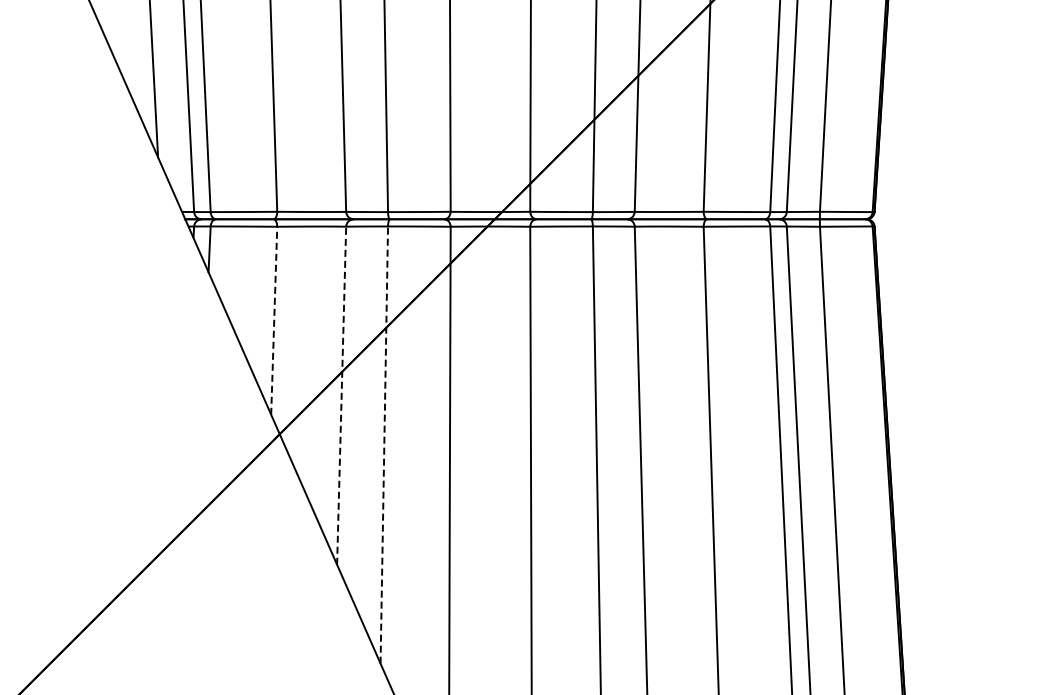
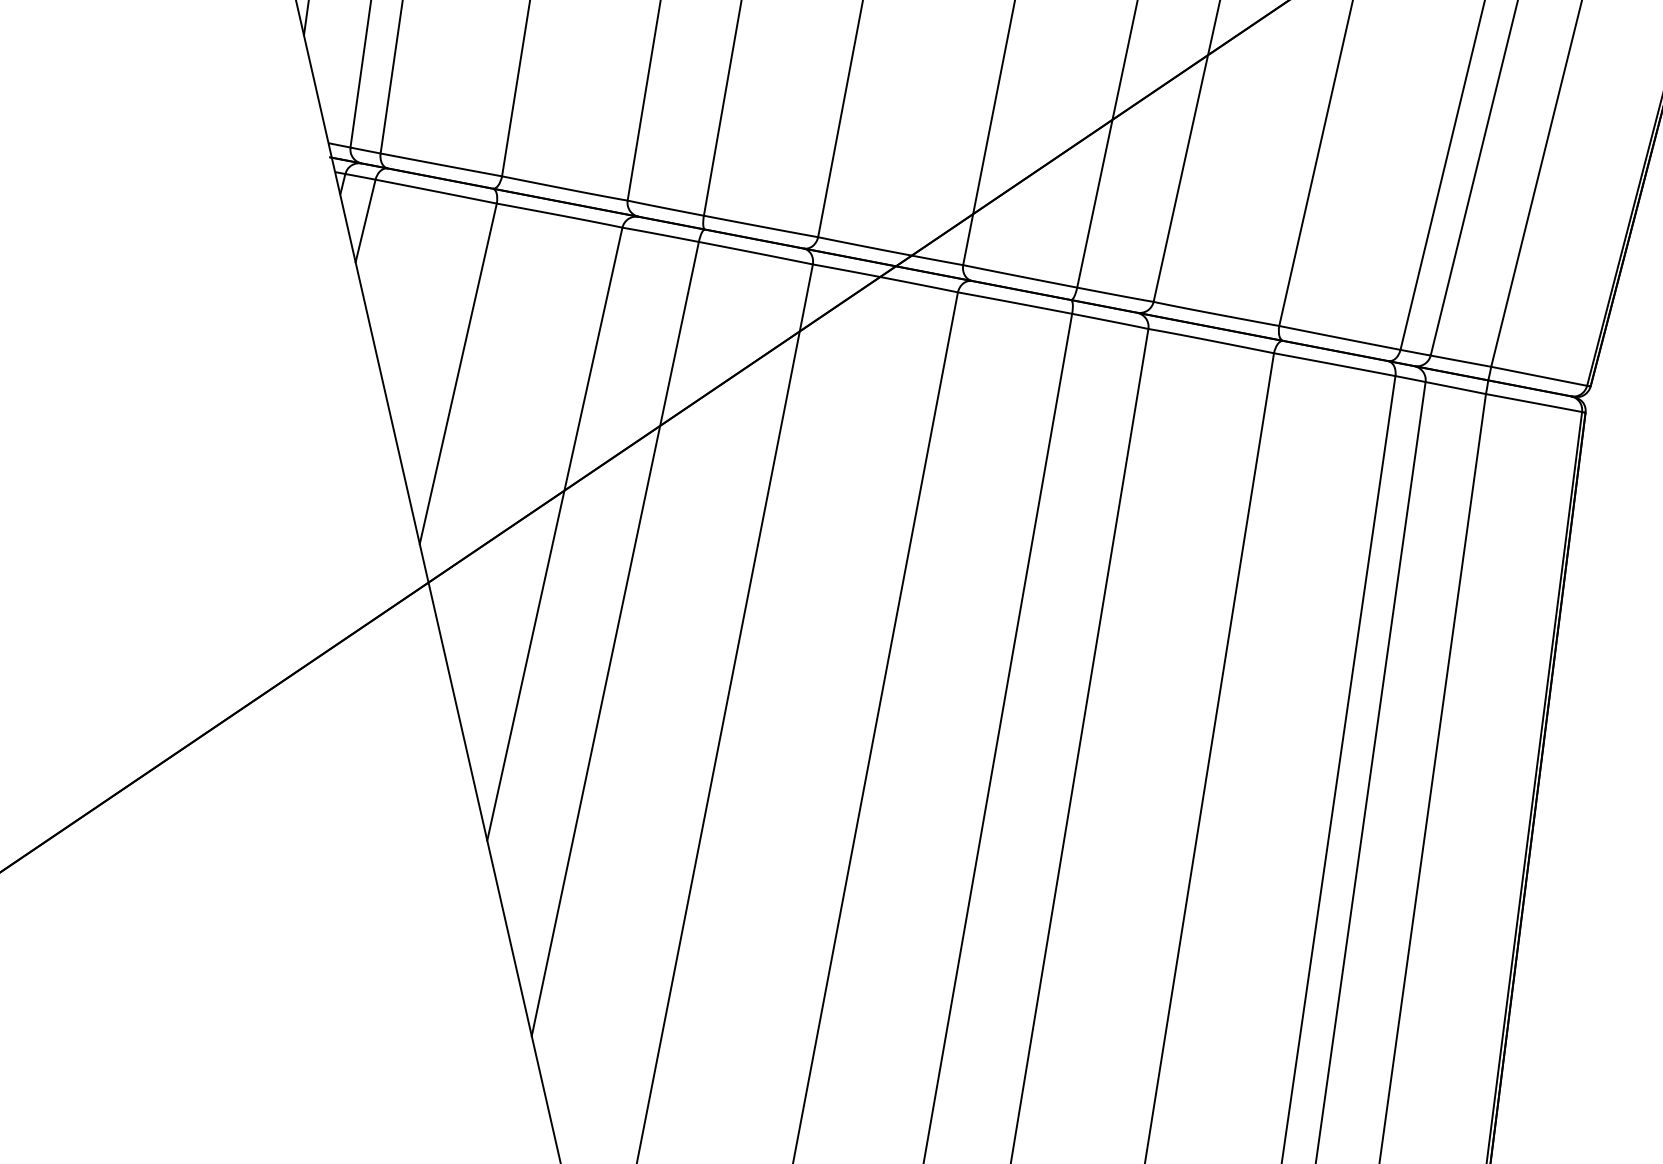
line: (274, 320) -> (458, 373), dashed -> solid
line: (341, 395) -> (554, 533), dashed -> solid
line: (384, 445) -> (615, 639), dashed -> solid

